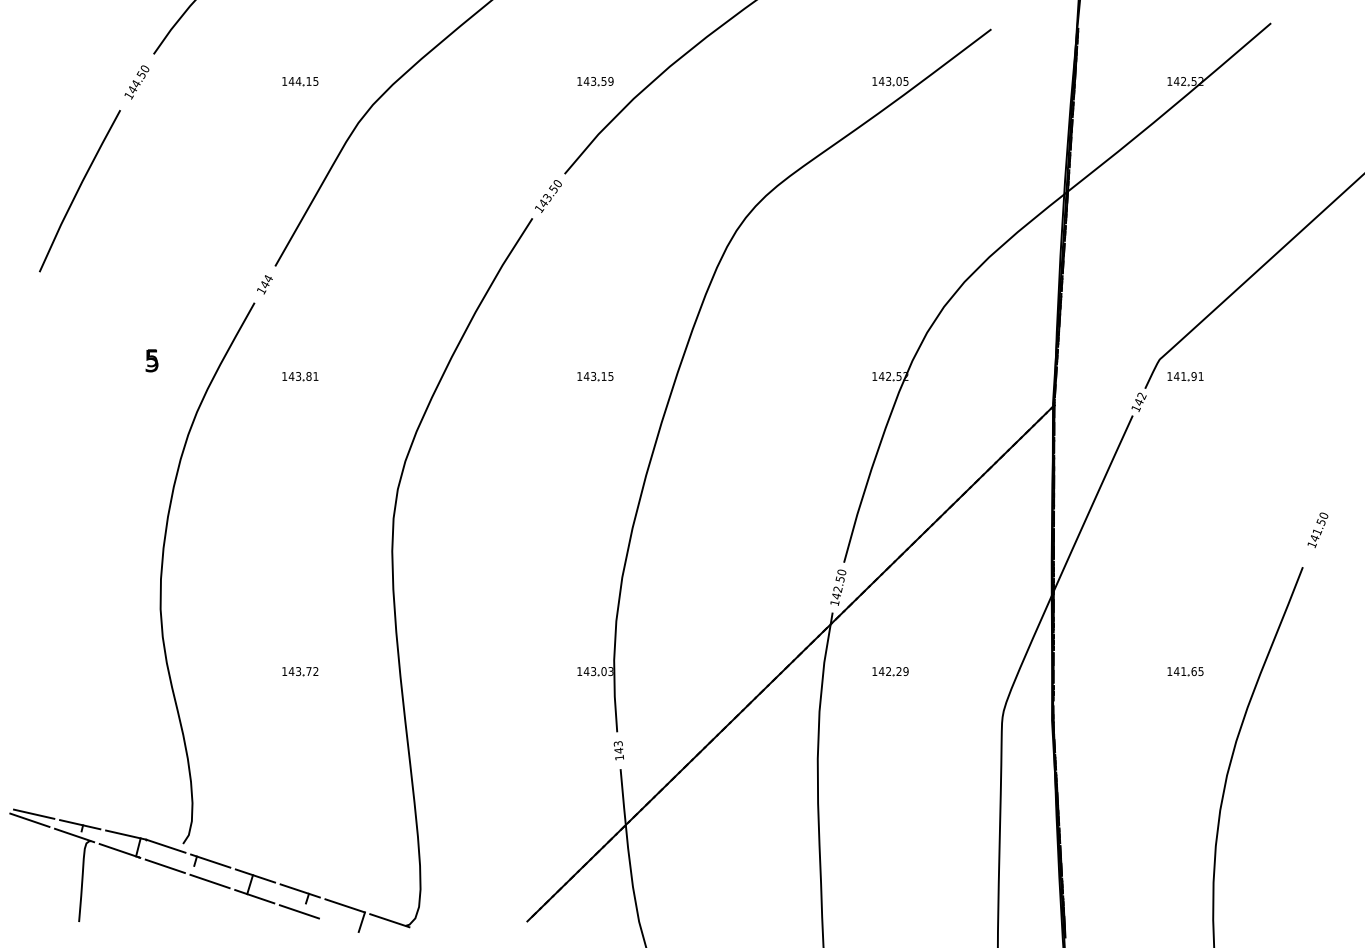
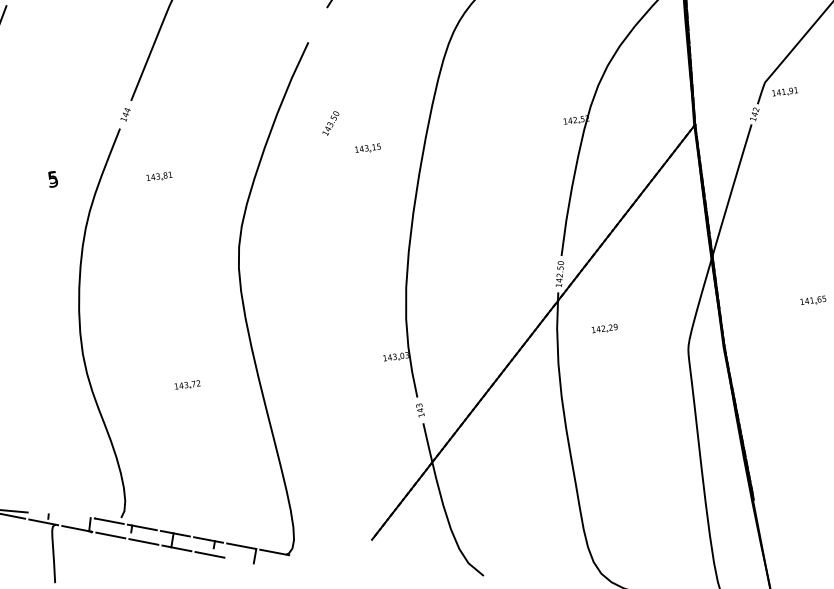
text: (548, 196) -> (330, 123), moved
line: (80, 824) -> (46, 514), removed
line: (126, 834) -> (80, 516), removed

